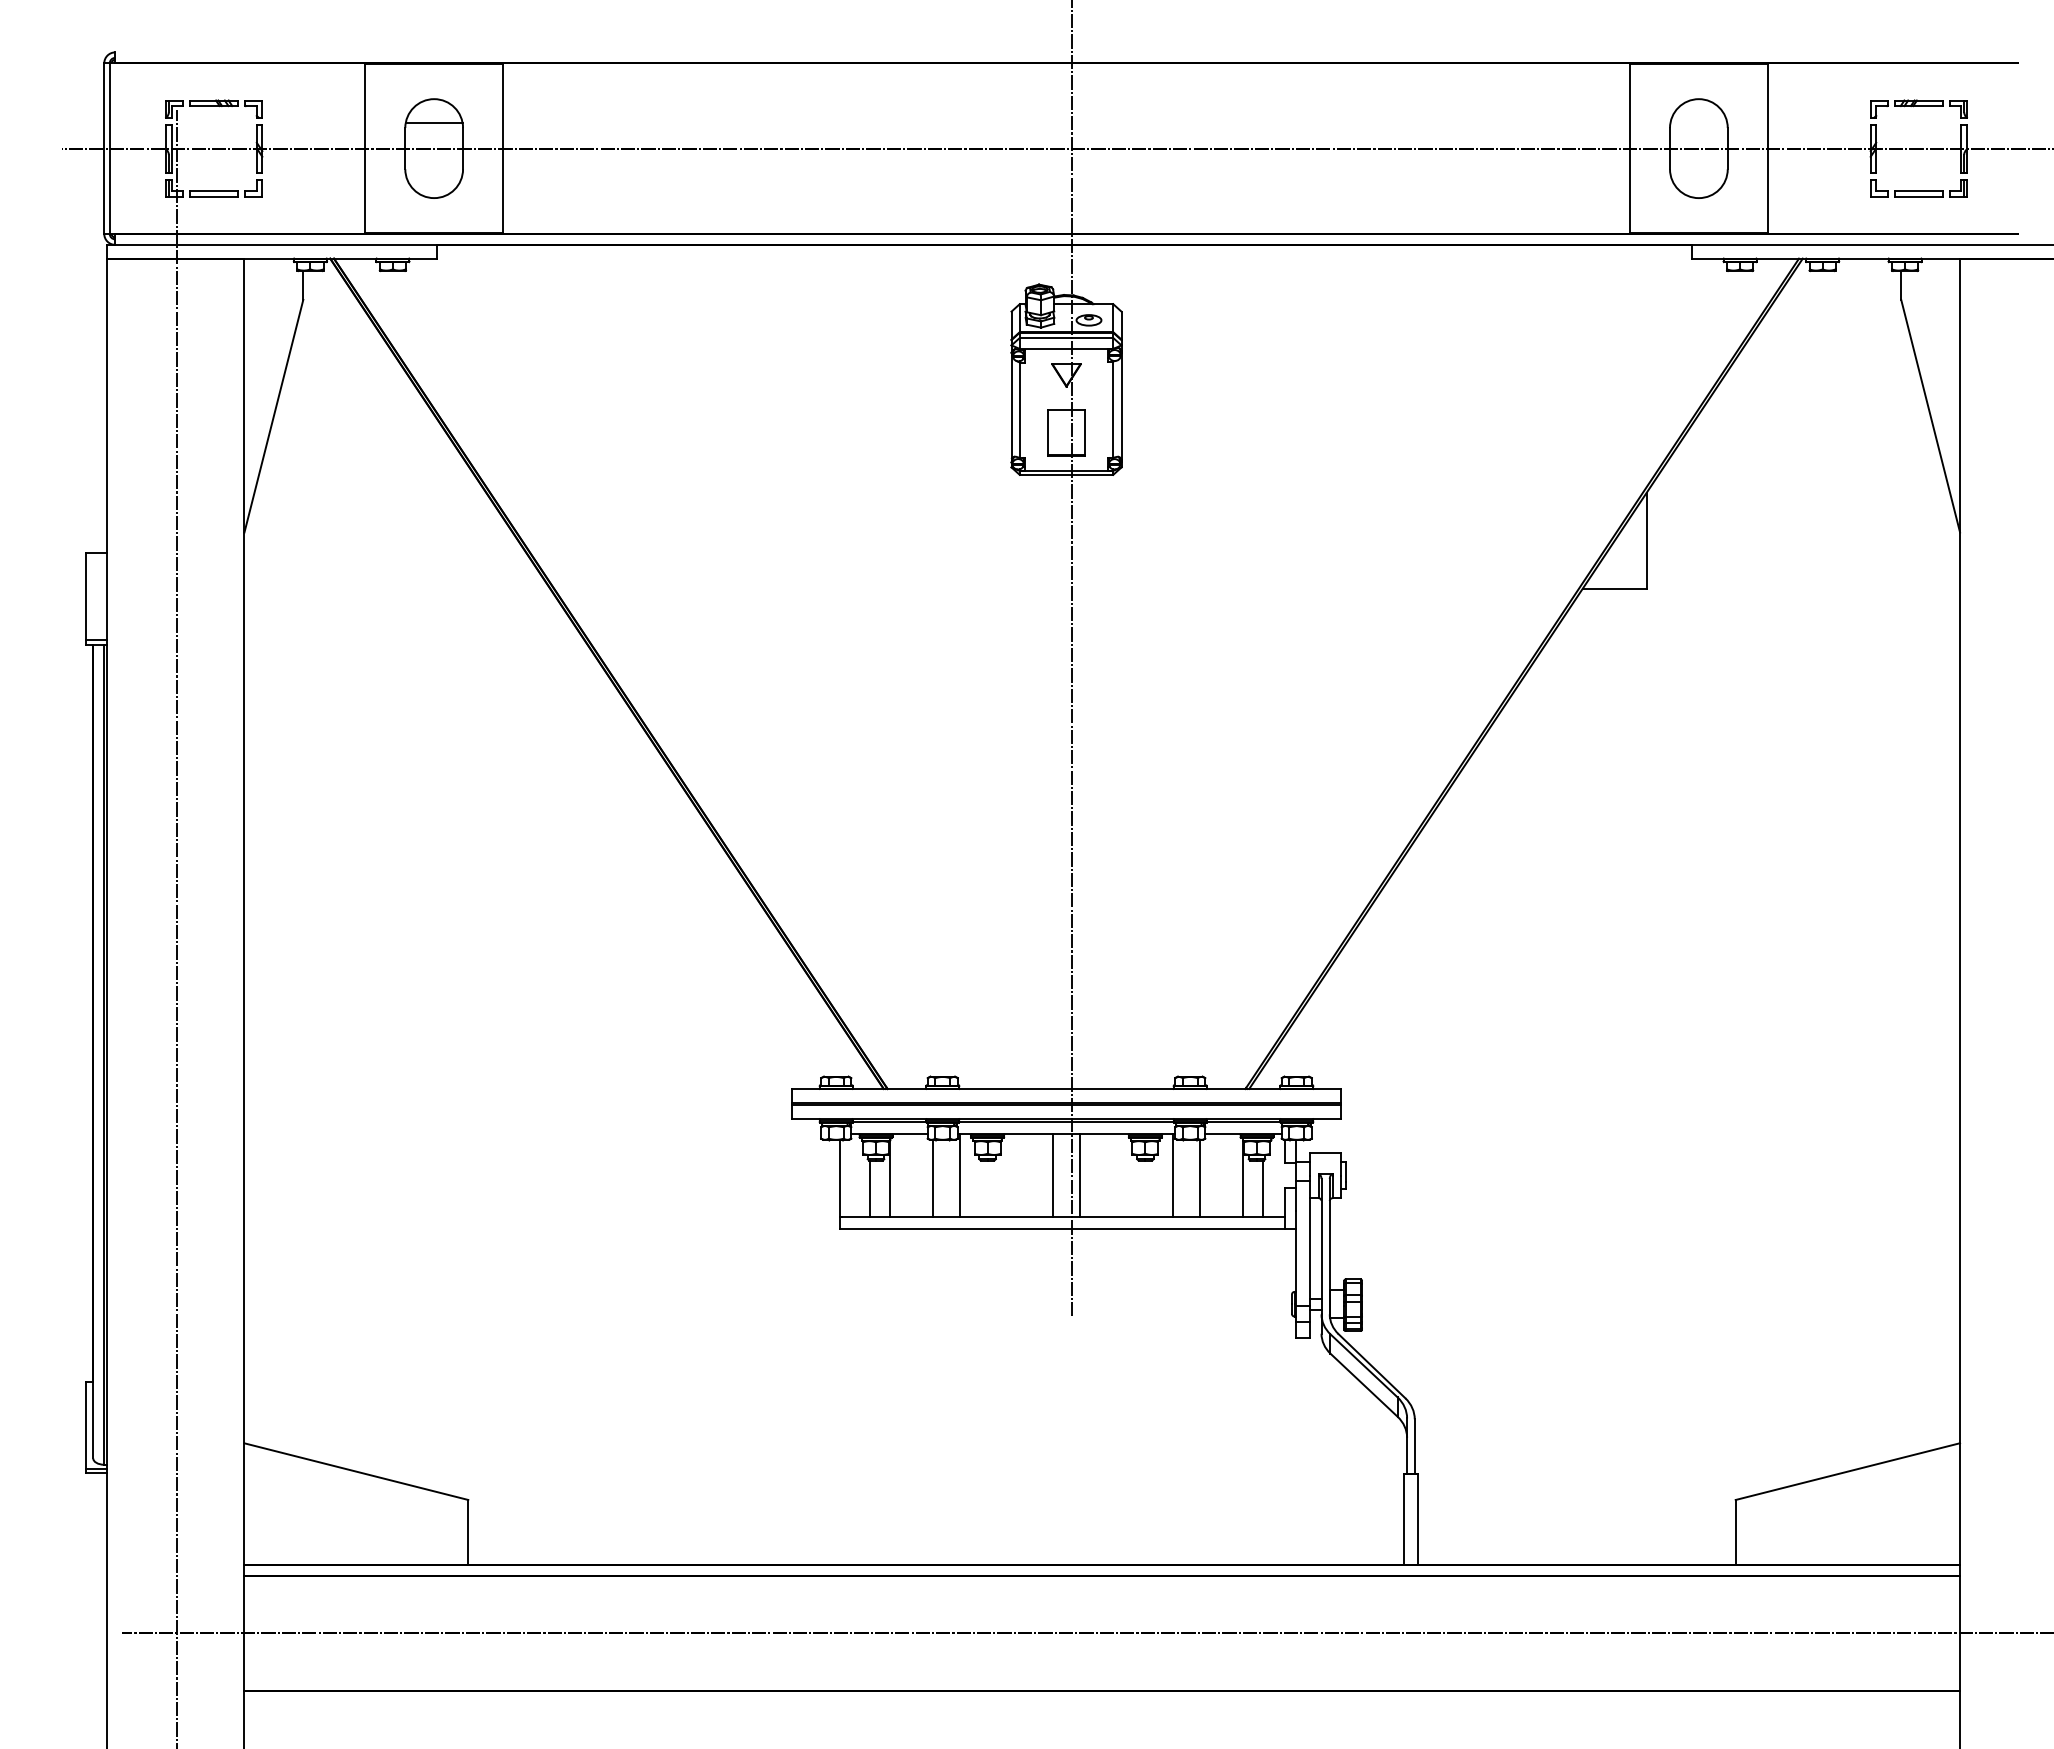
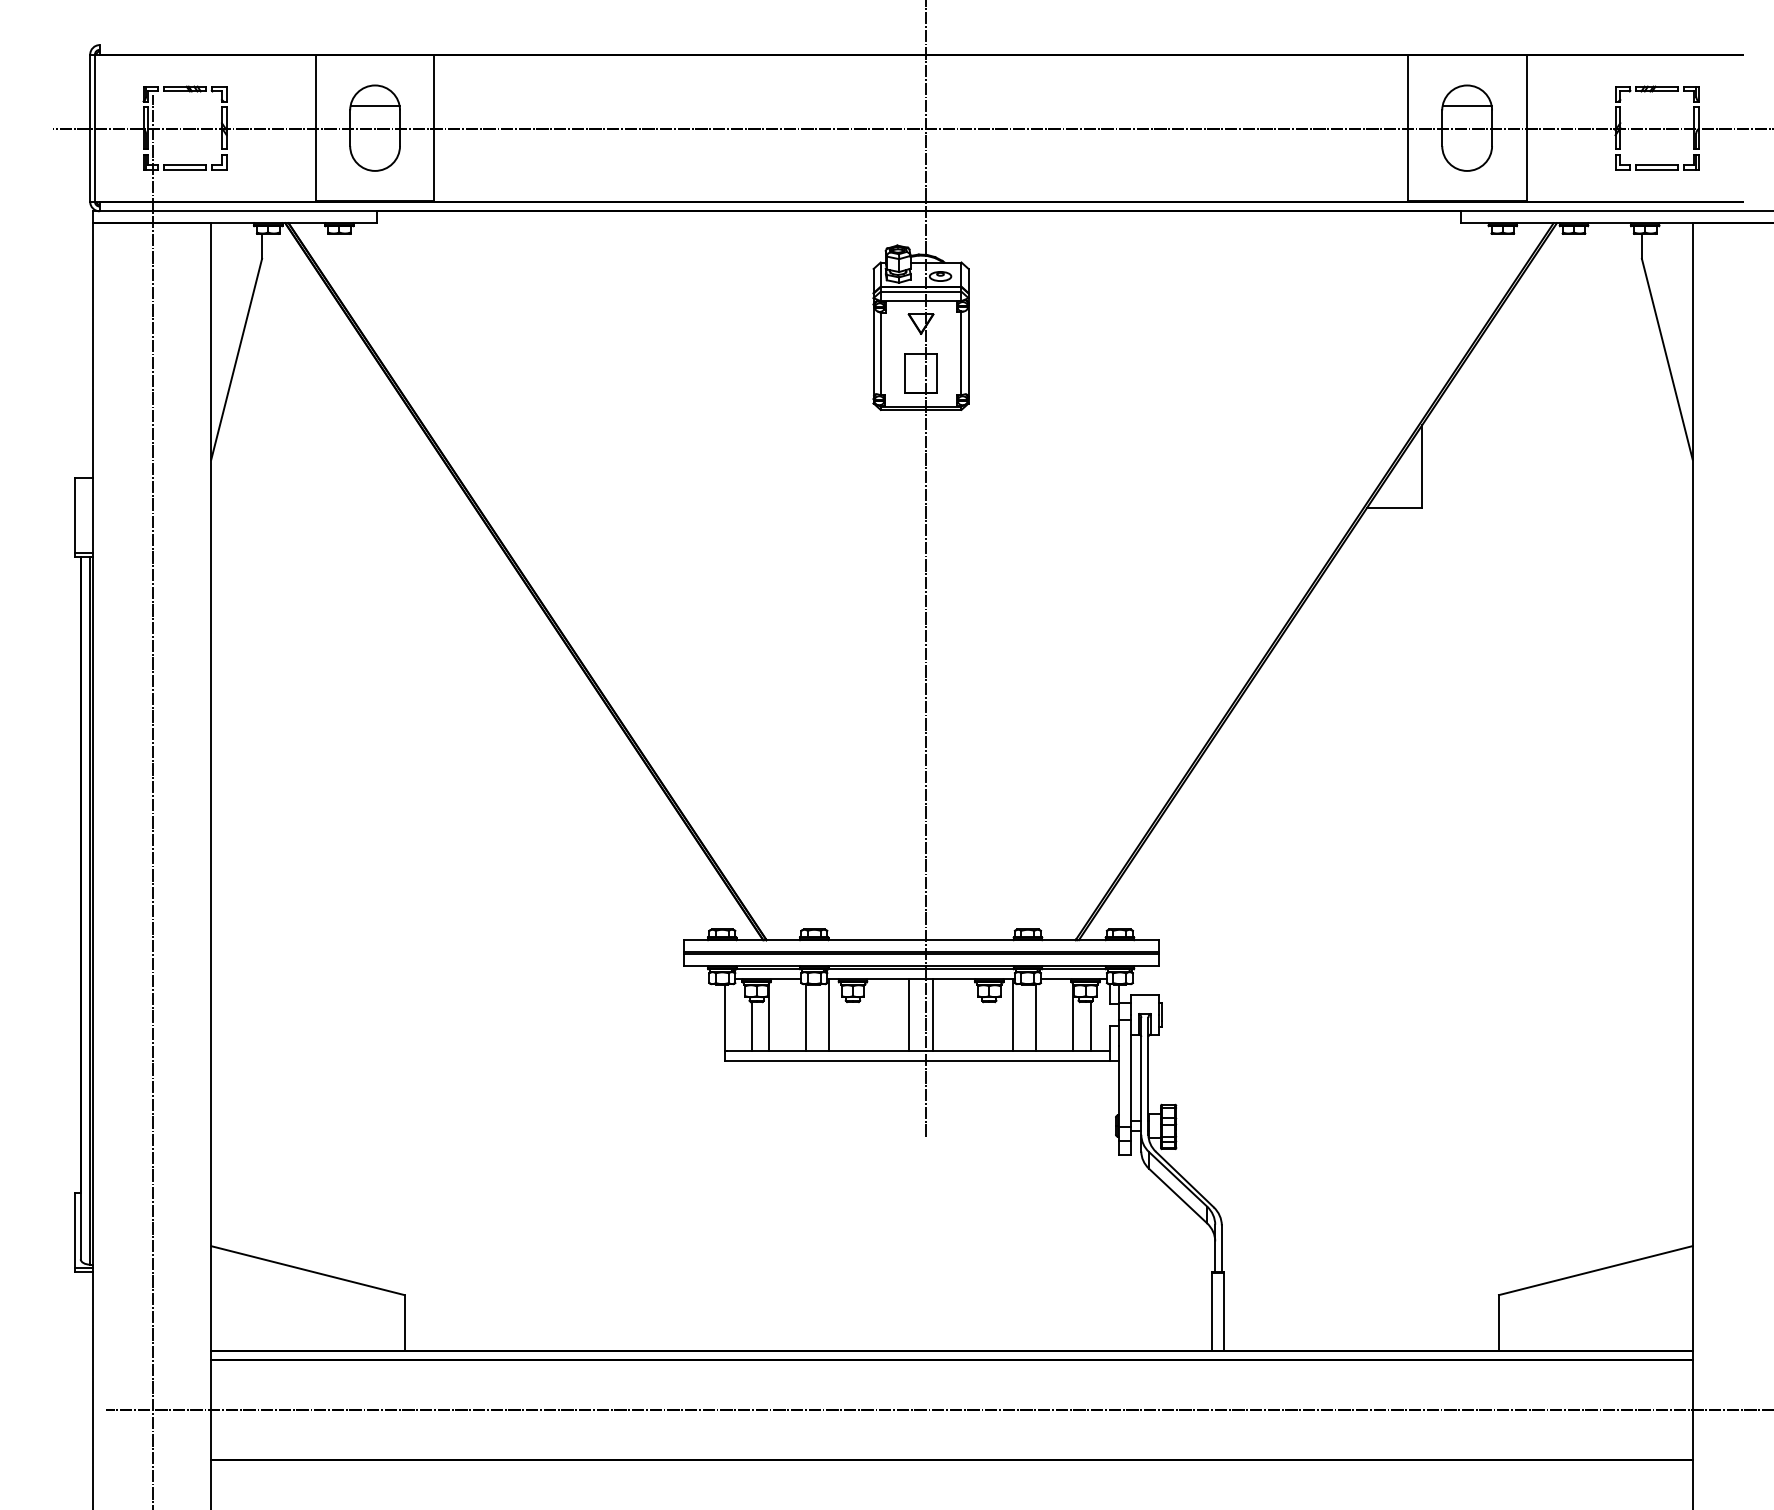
line: (1698, 123) -> (1466, 106), added

